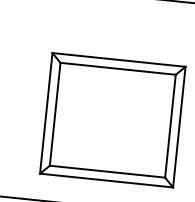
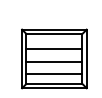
line: (114, 100) -> (54, 49), added
line: (112, 127) -> (54, 62), added
line: (109, 150) -> (54, 73), added

